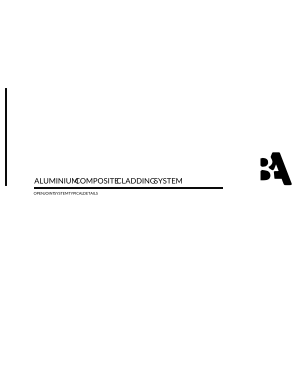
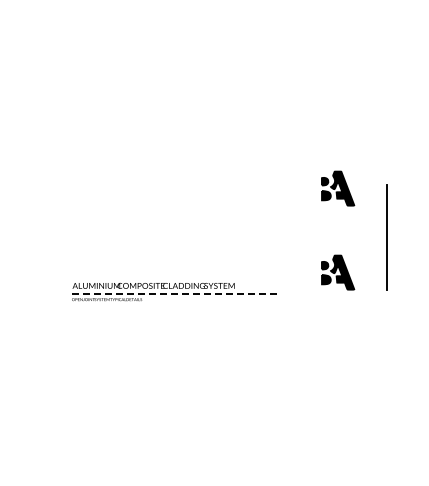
part: (276, 92) -> (338, 188), added
line: (6, 136) -> (41, 237), removed
line: (128, 188) -> (176, 294), solid -> dashed

